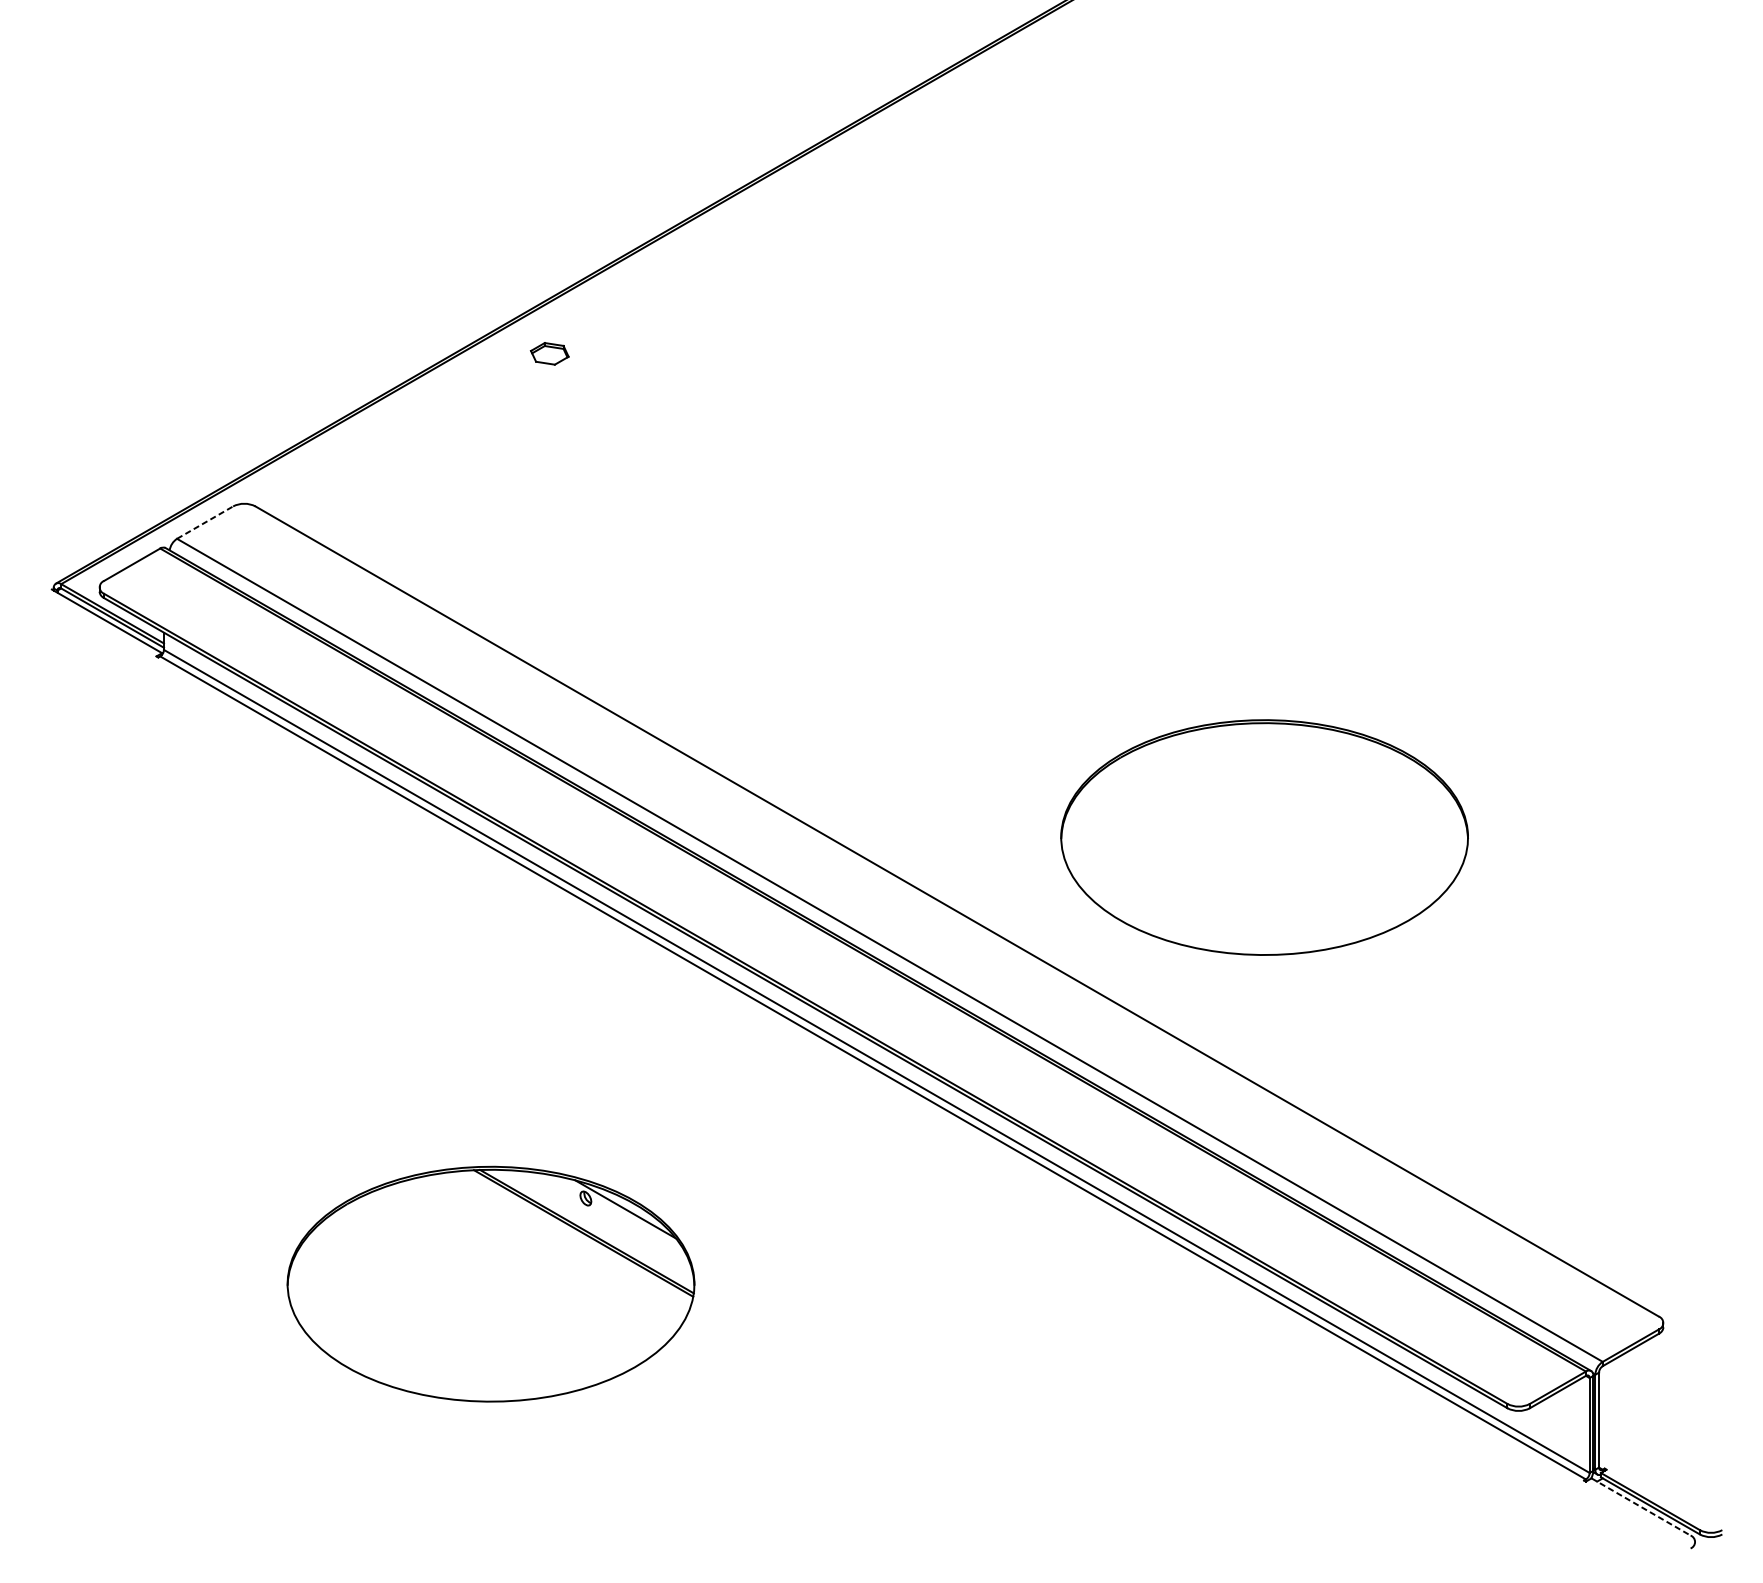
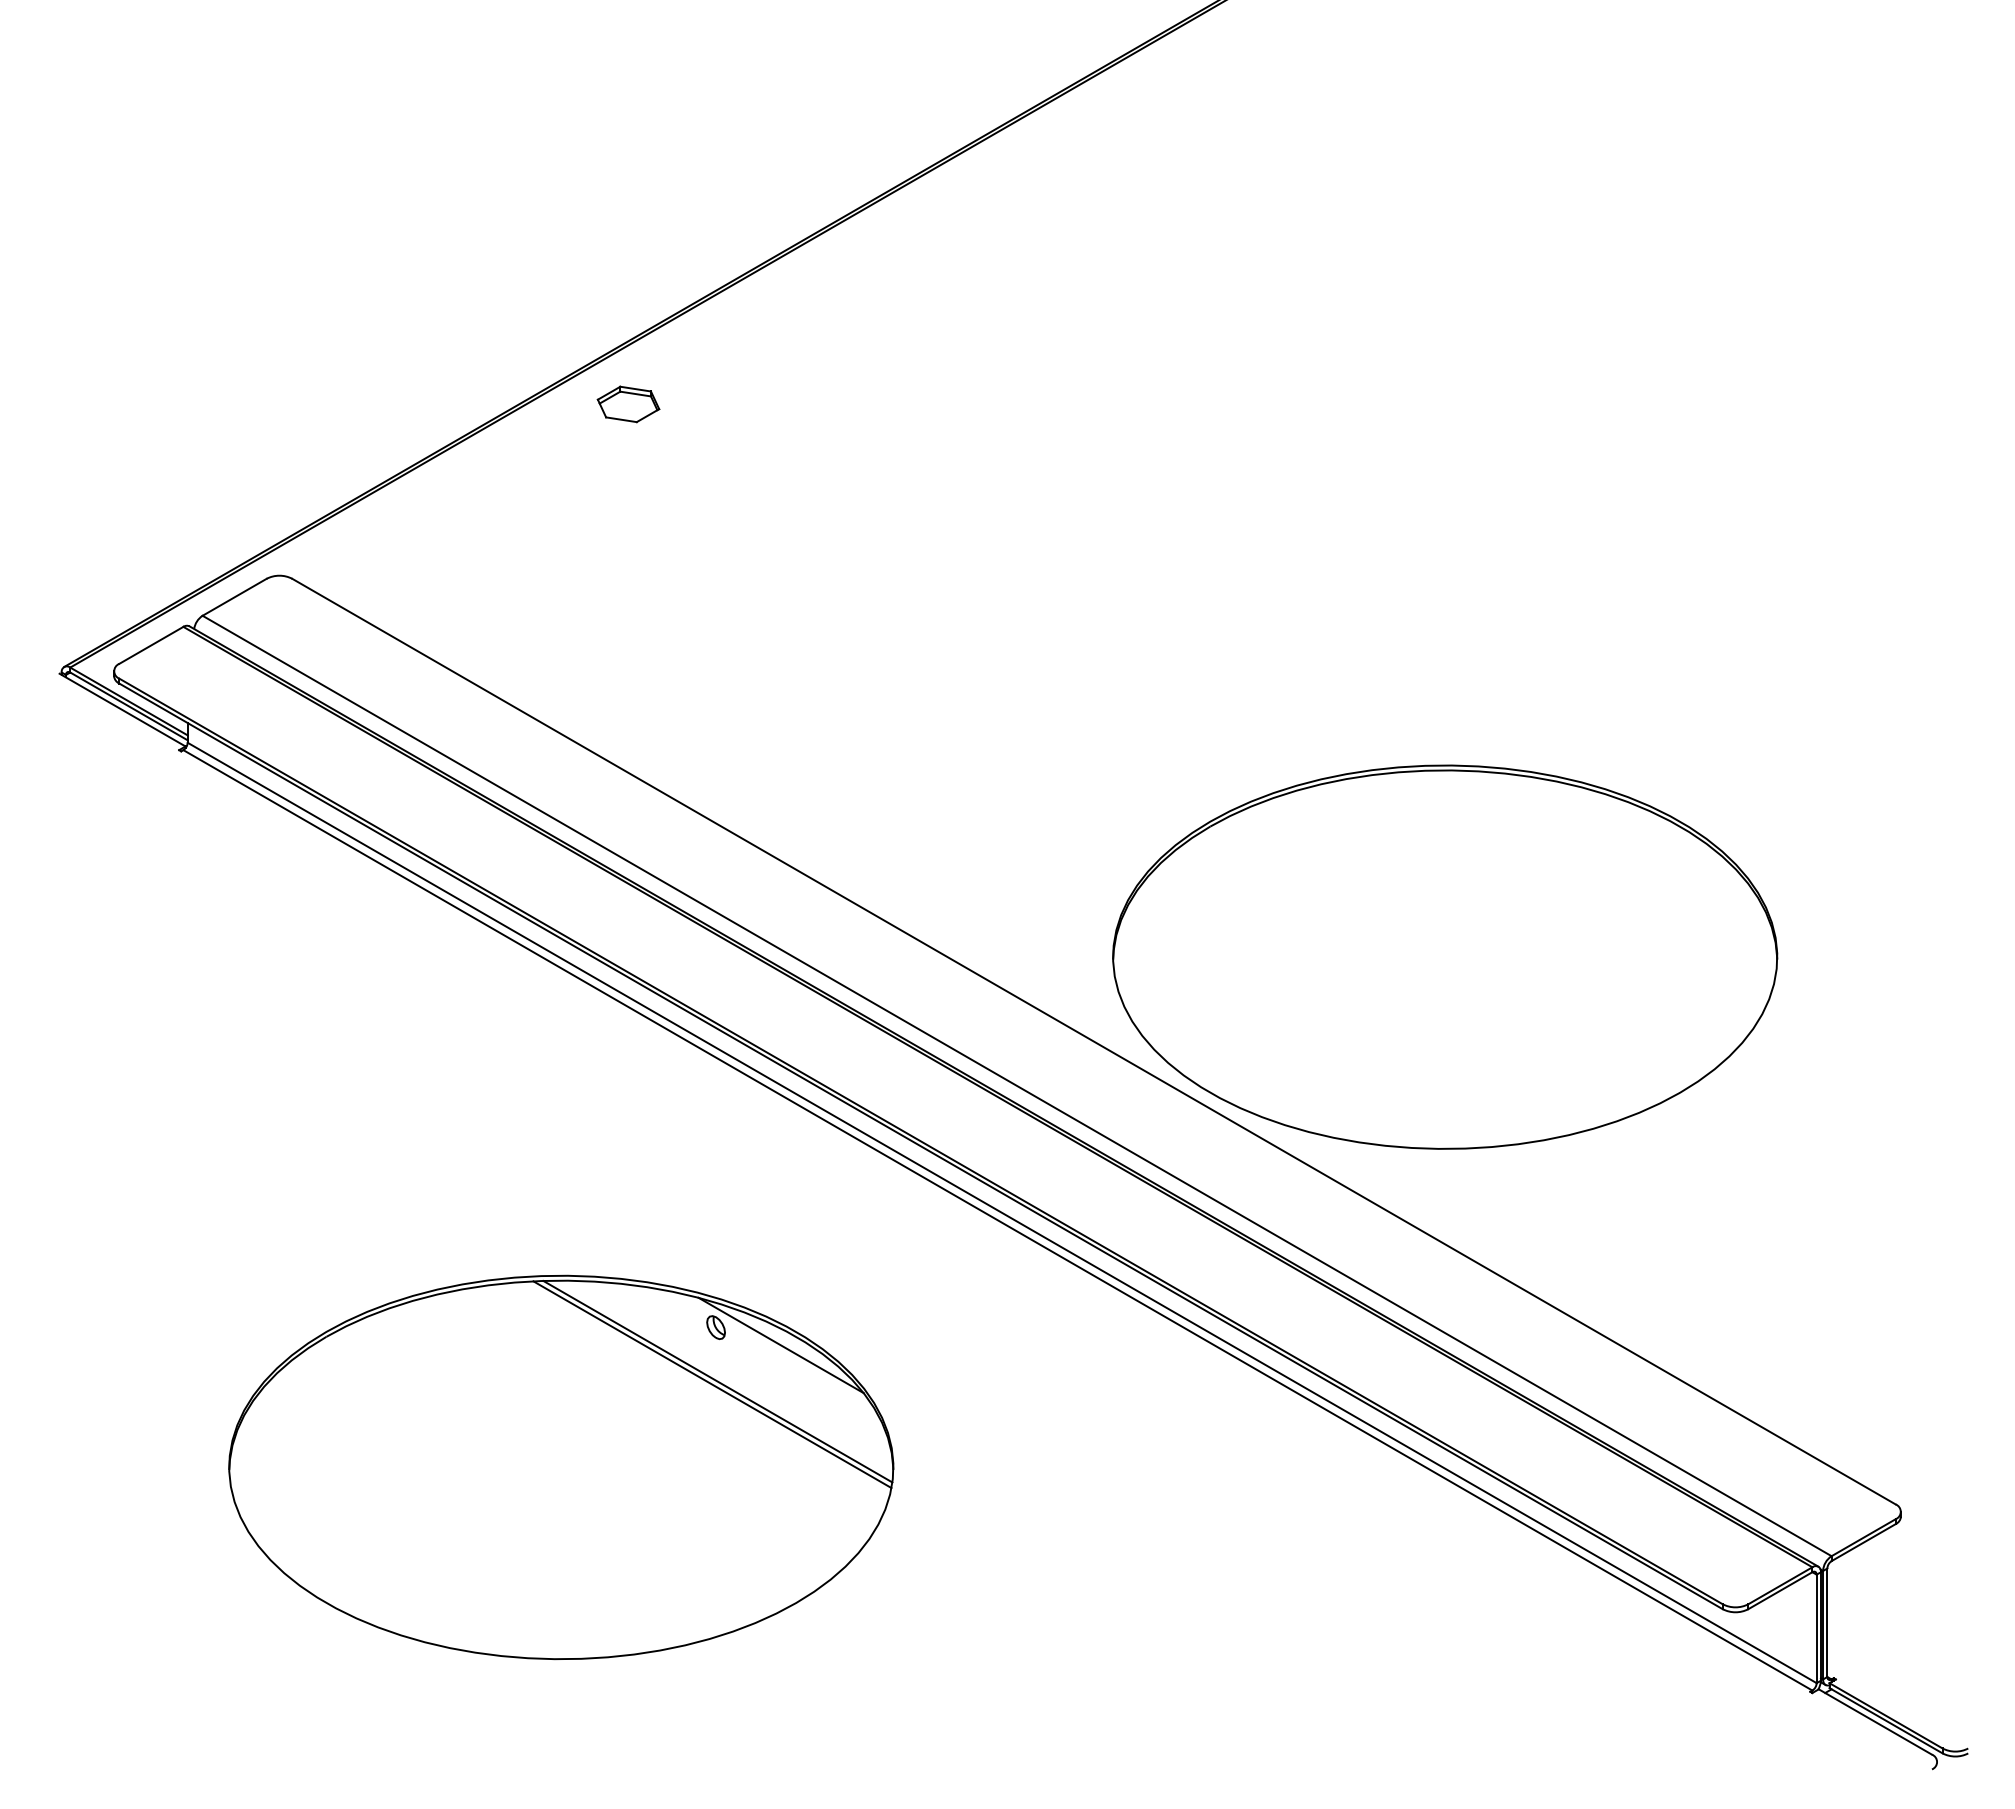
part: (549, 353) -> (628, 404), size x1.43
line: (204, 522) -> (234, 597), dashed -> solid
part: (1264, 837) -> (1445, 956), size x1.43
part: (491, 1284) -> (561, 1467), size x1.43
line: (1641, 1507) -> (1875, 1722), dashed -> solid

